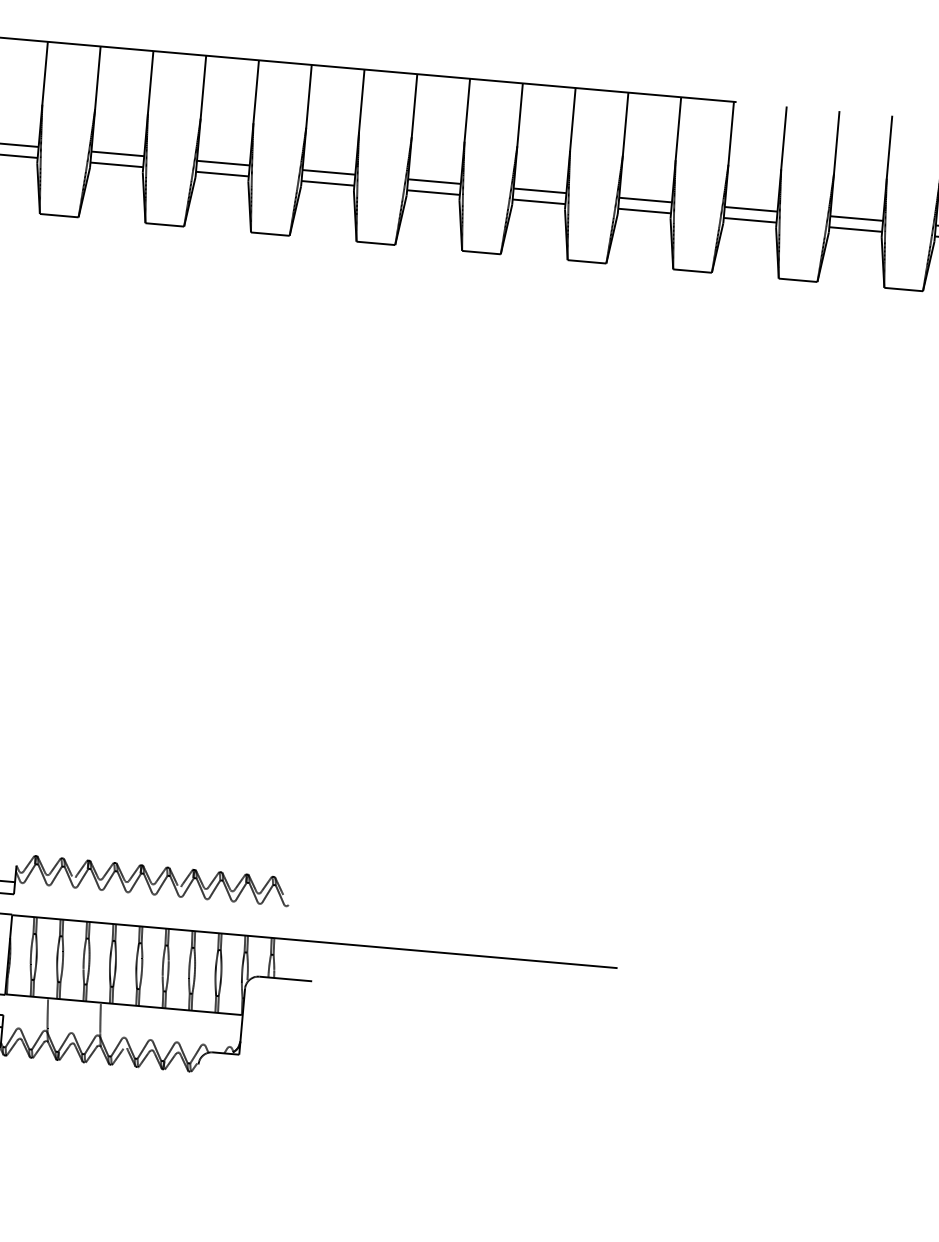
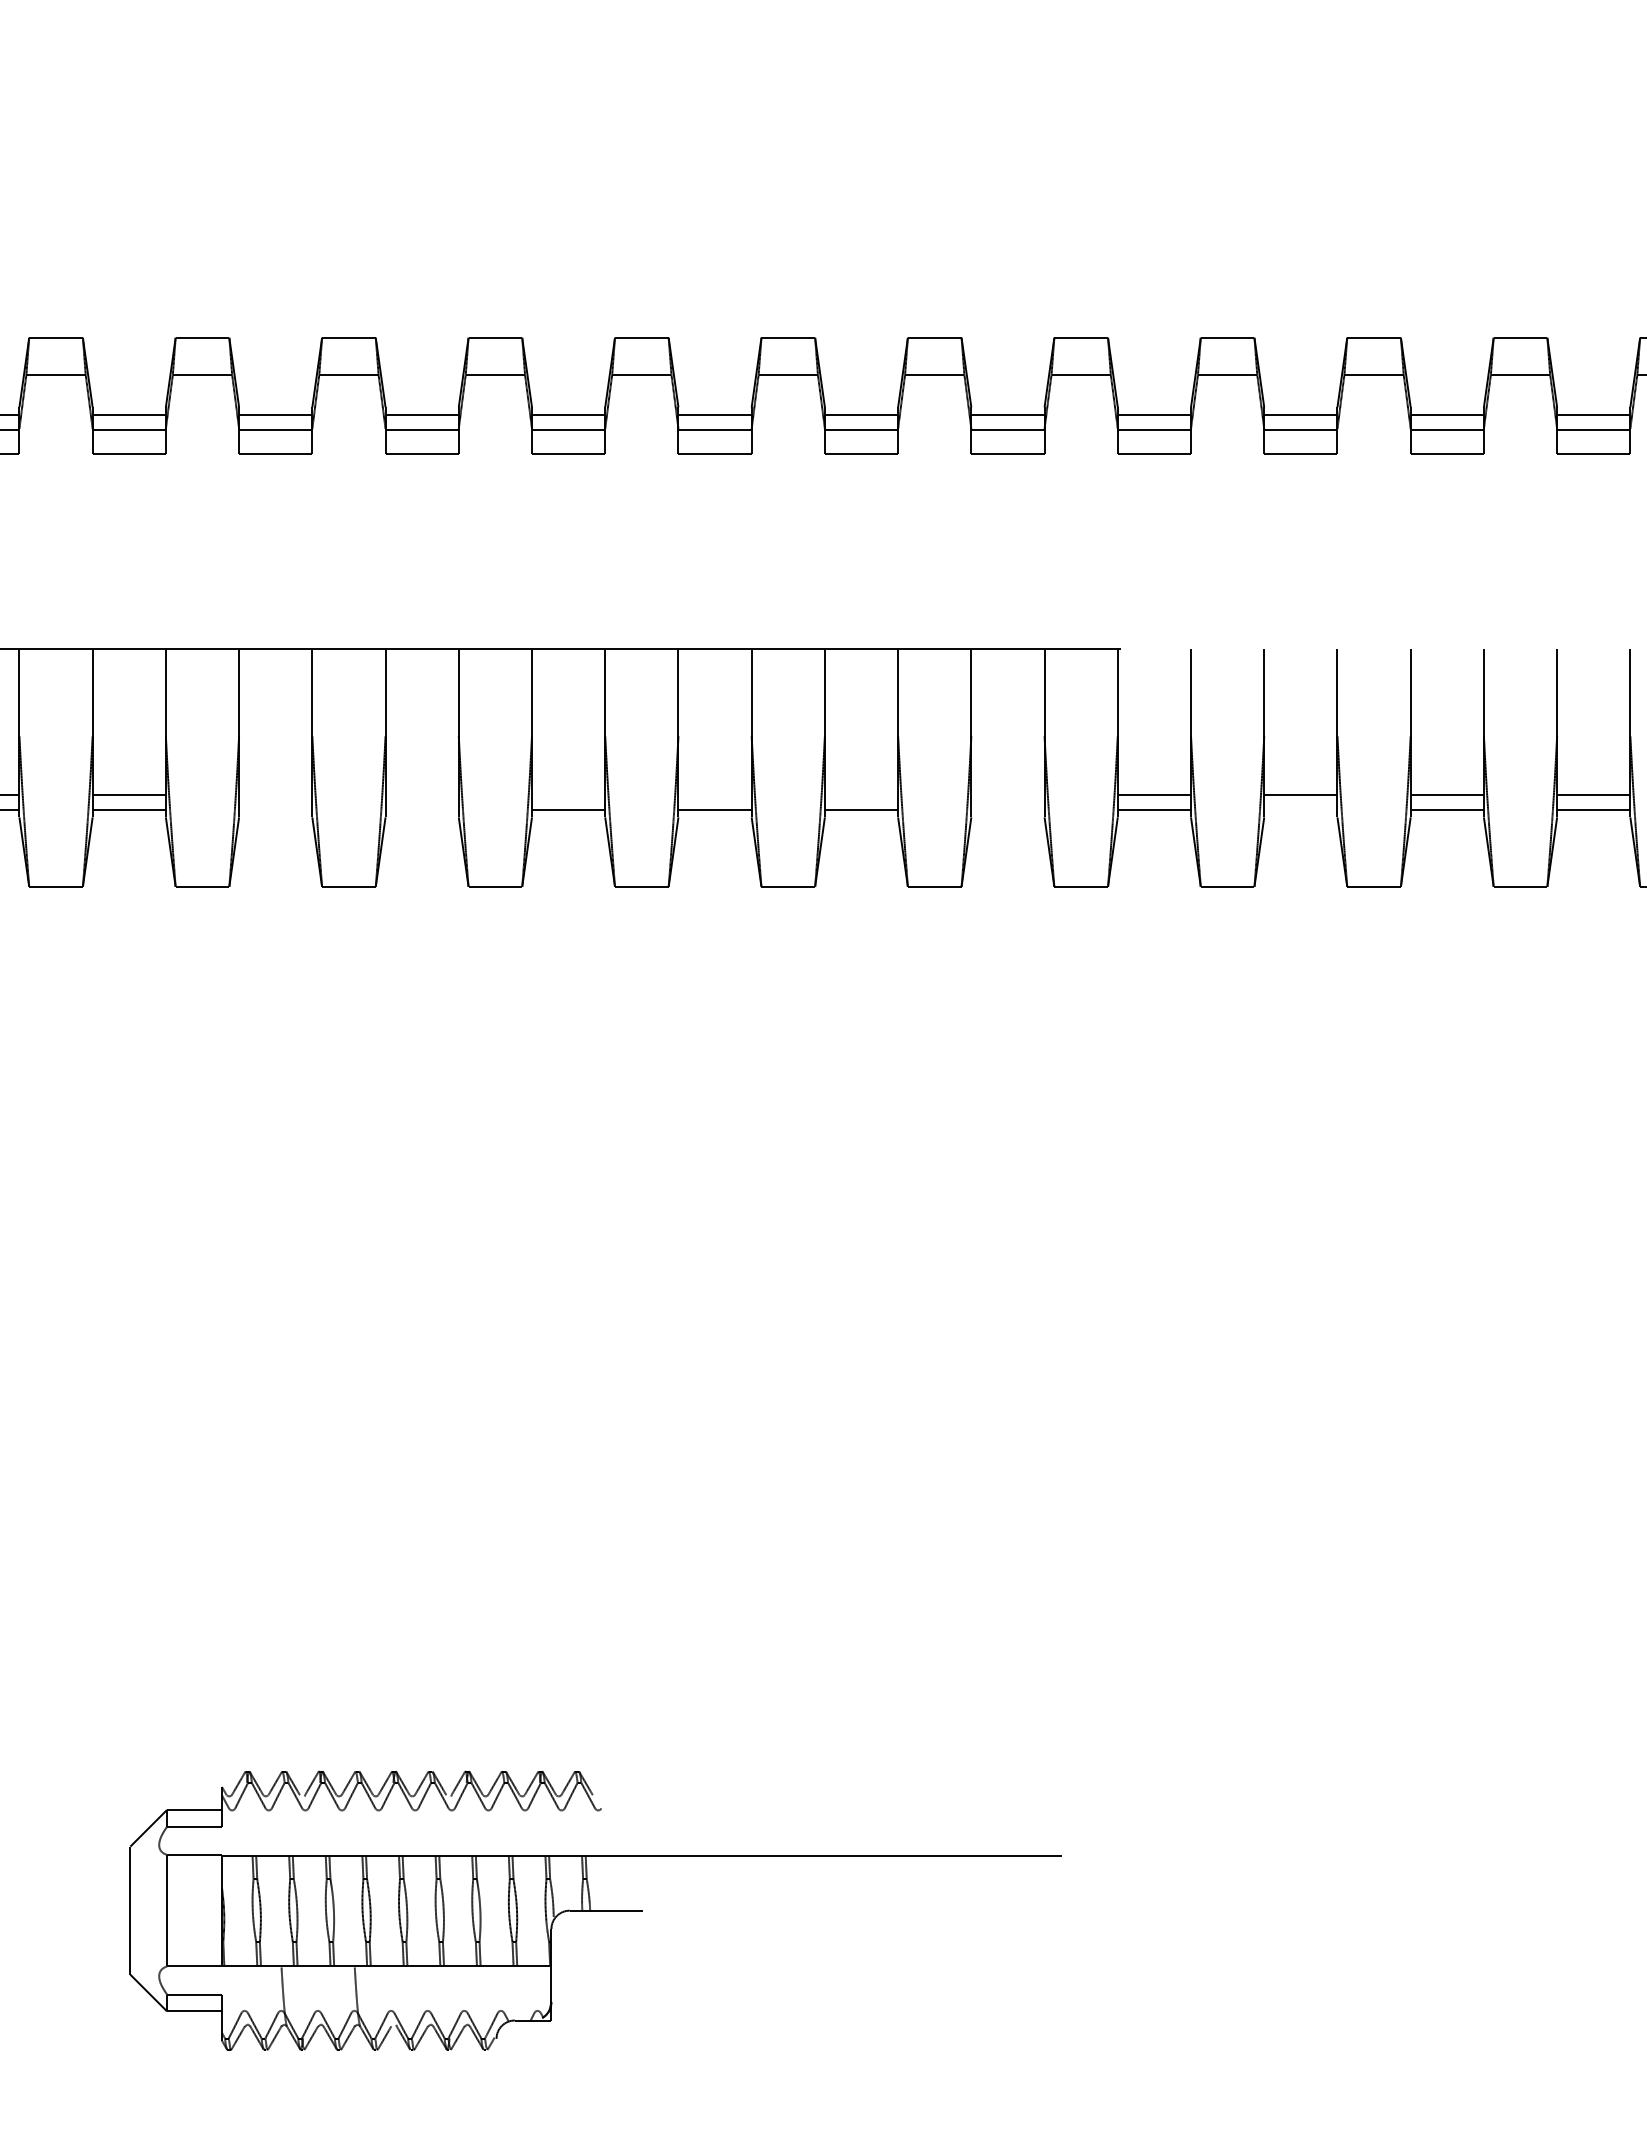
line: (117, 153) -> (275, 794), removed
line: (222, 162) -> (421, 794), removed
line: (116, 165) -> (275, 810), removed
line: (328, 172) -> (568, 794), removed
line: (221, 174) -> (421, 810), removed
line: (434, 181) -> (714, 794), removed
line: (540, 190) -> (861, 794), removed
line: (645, 199) -> (1007, 794), removed
line: (644, 211) -> (1007, 810), removed
line: (855, 229) -> (1300, 810), removed

